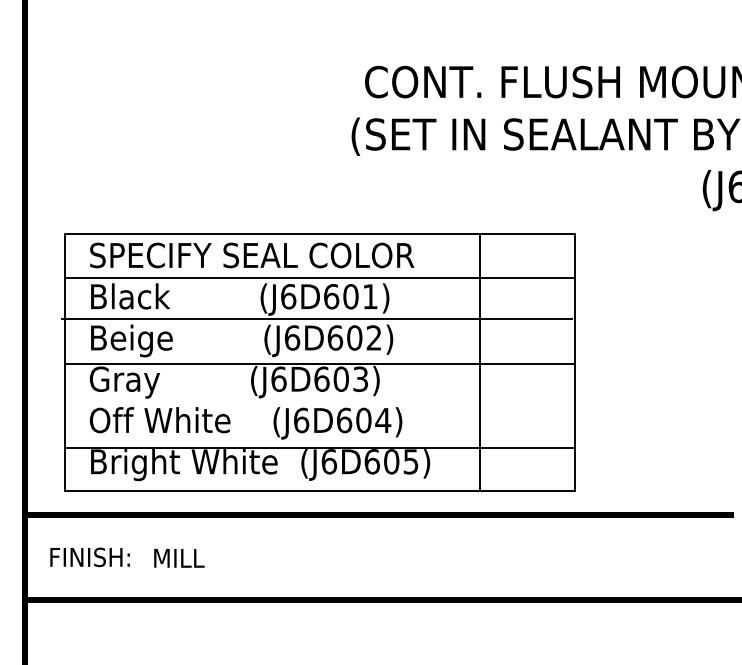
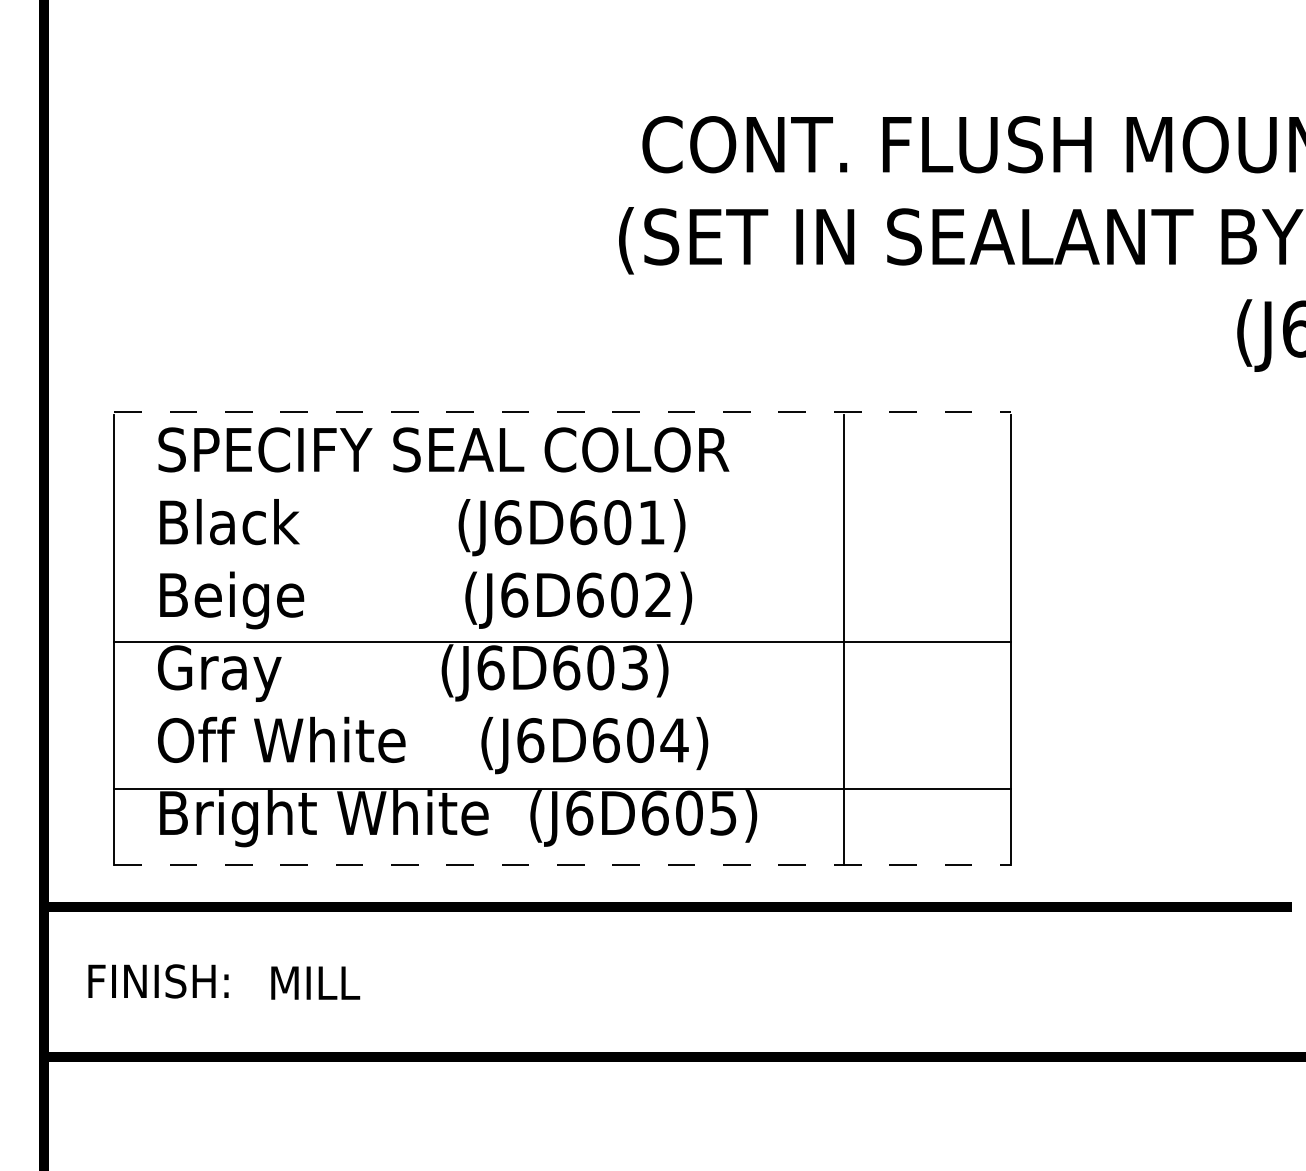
line: (319, 233) -> (562, 411), solid -> dashed
line: (319, 277) -> (562, 488), removed
line: (316, 319) -> (557, 562), removed
line: (319, 491) -> (562, 865), solid -> dashed

